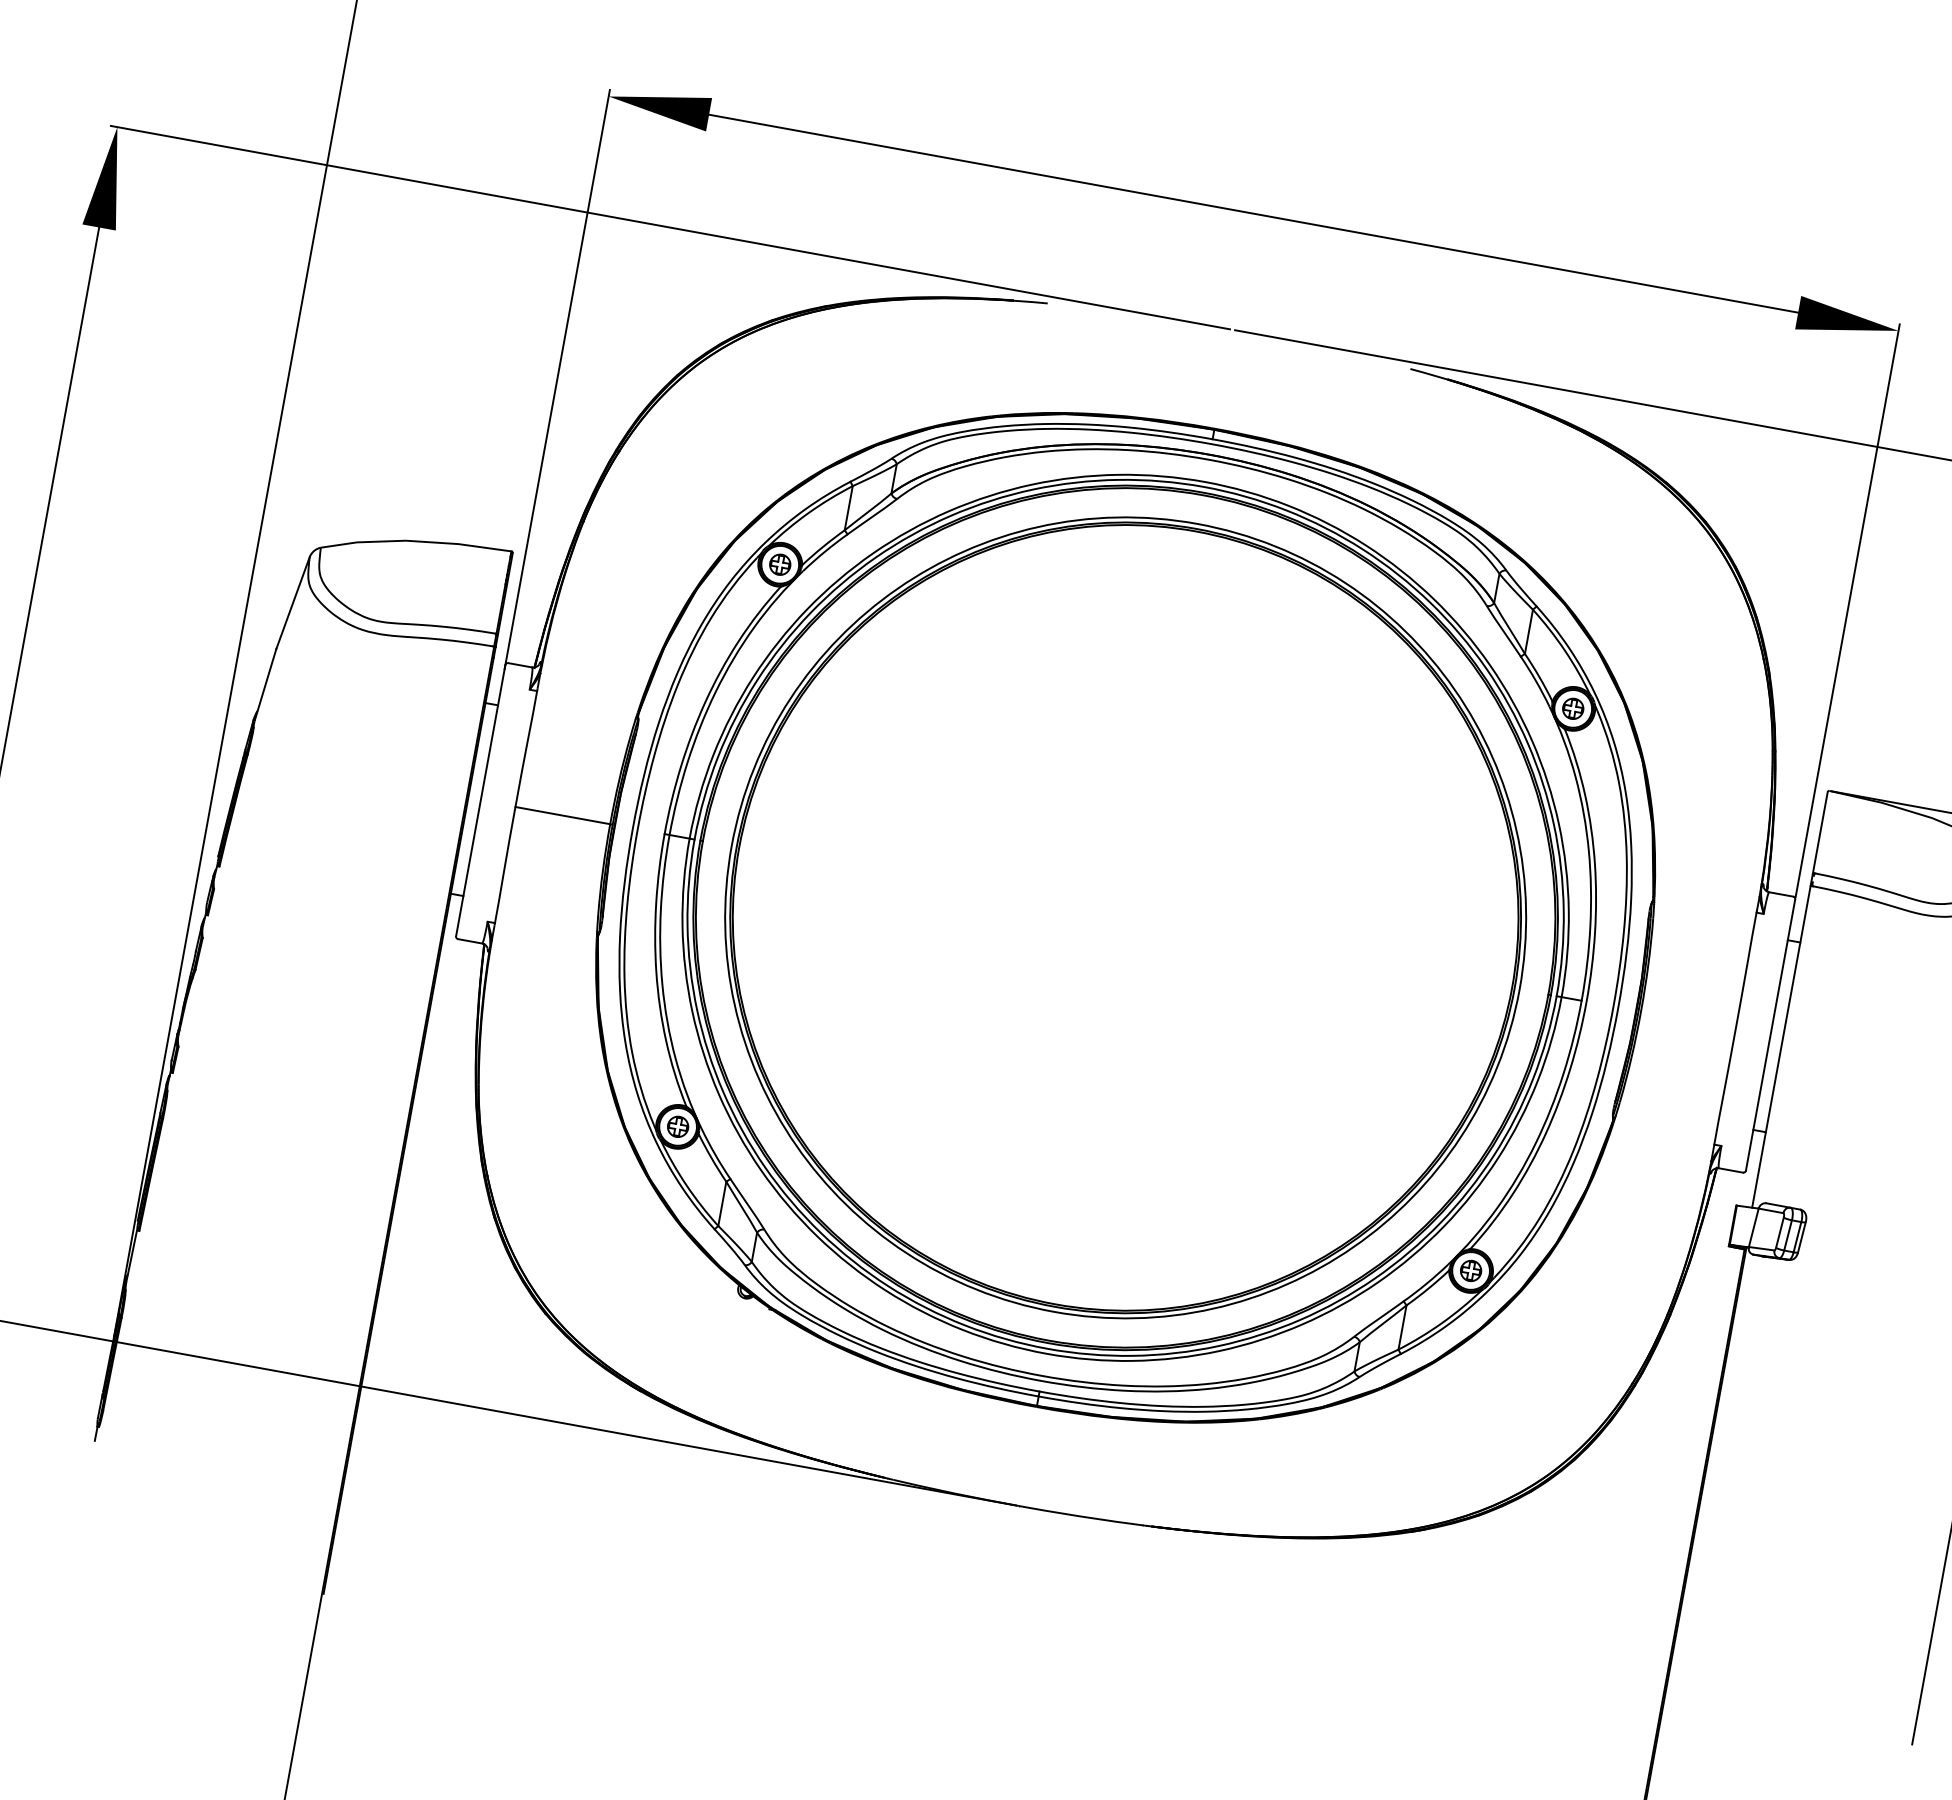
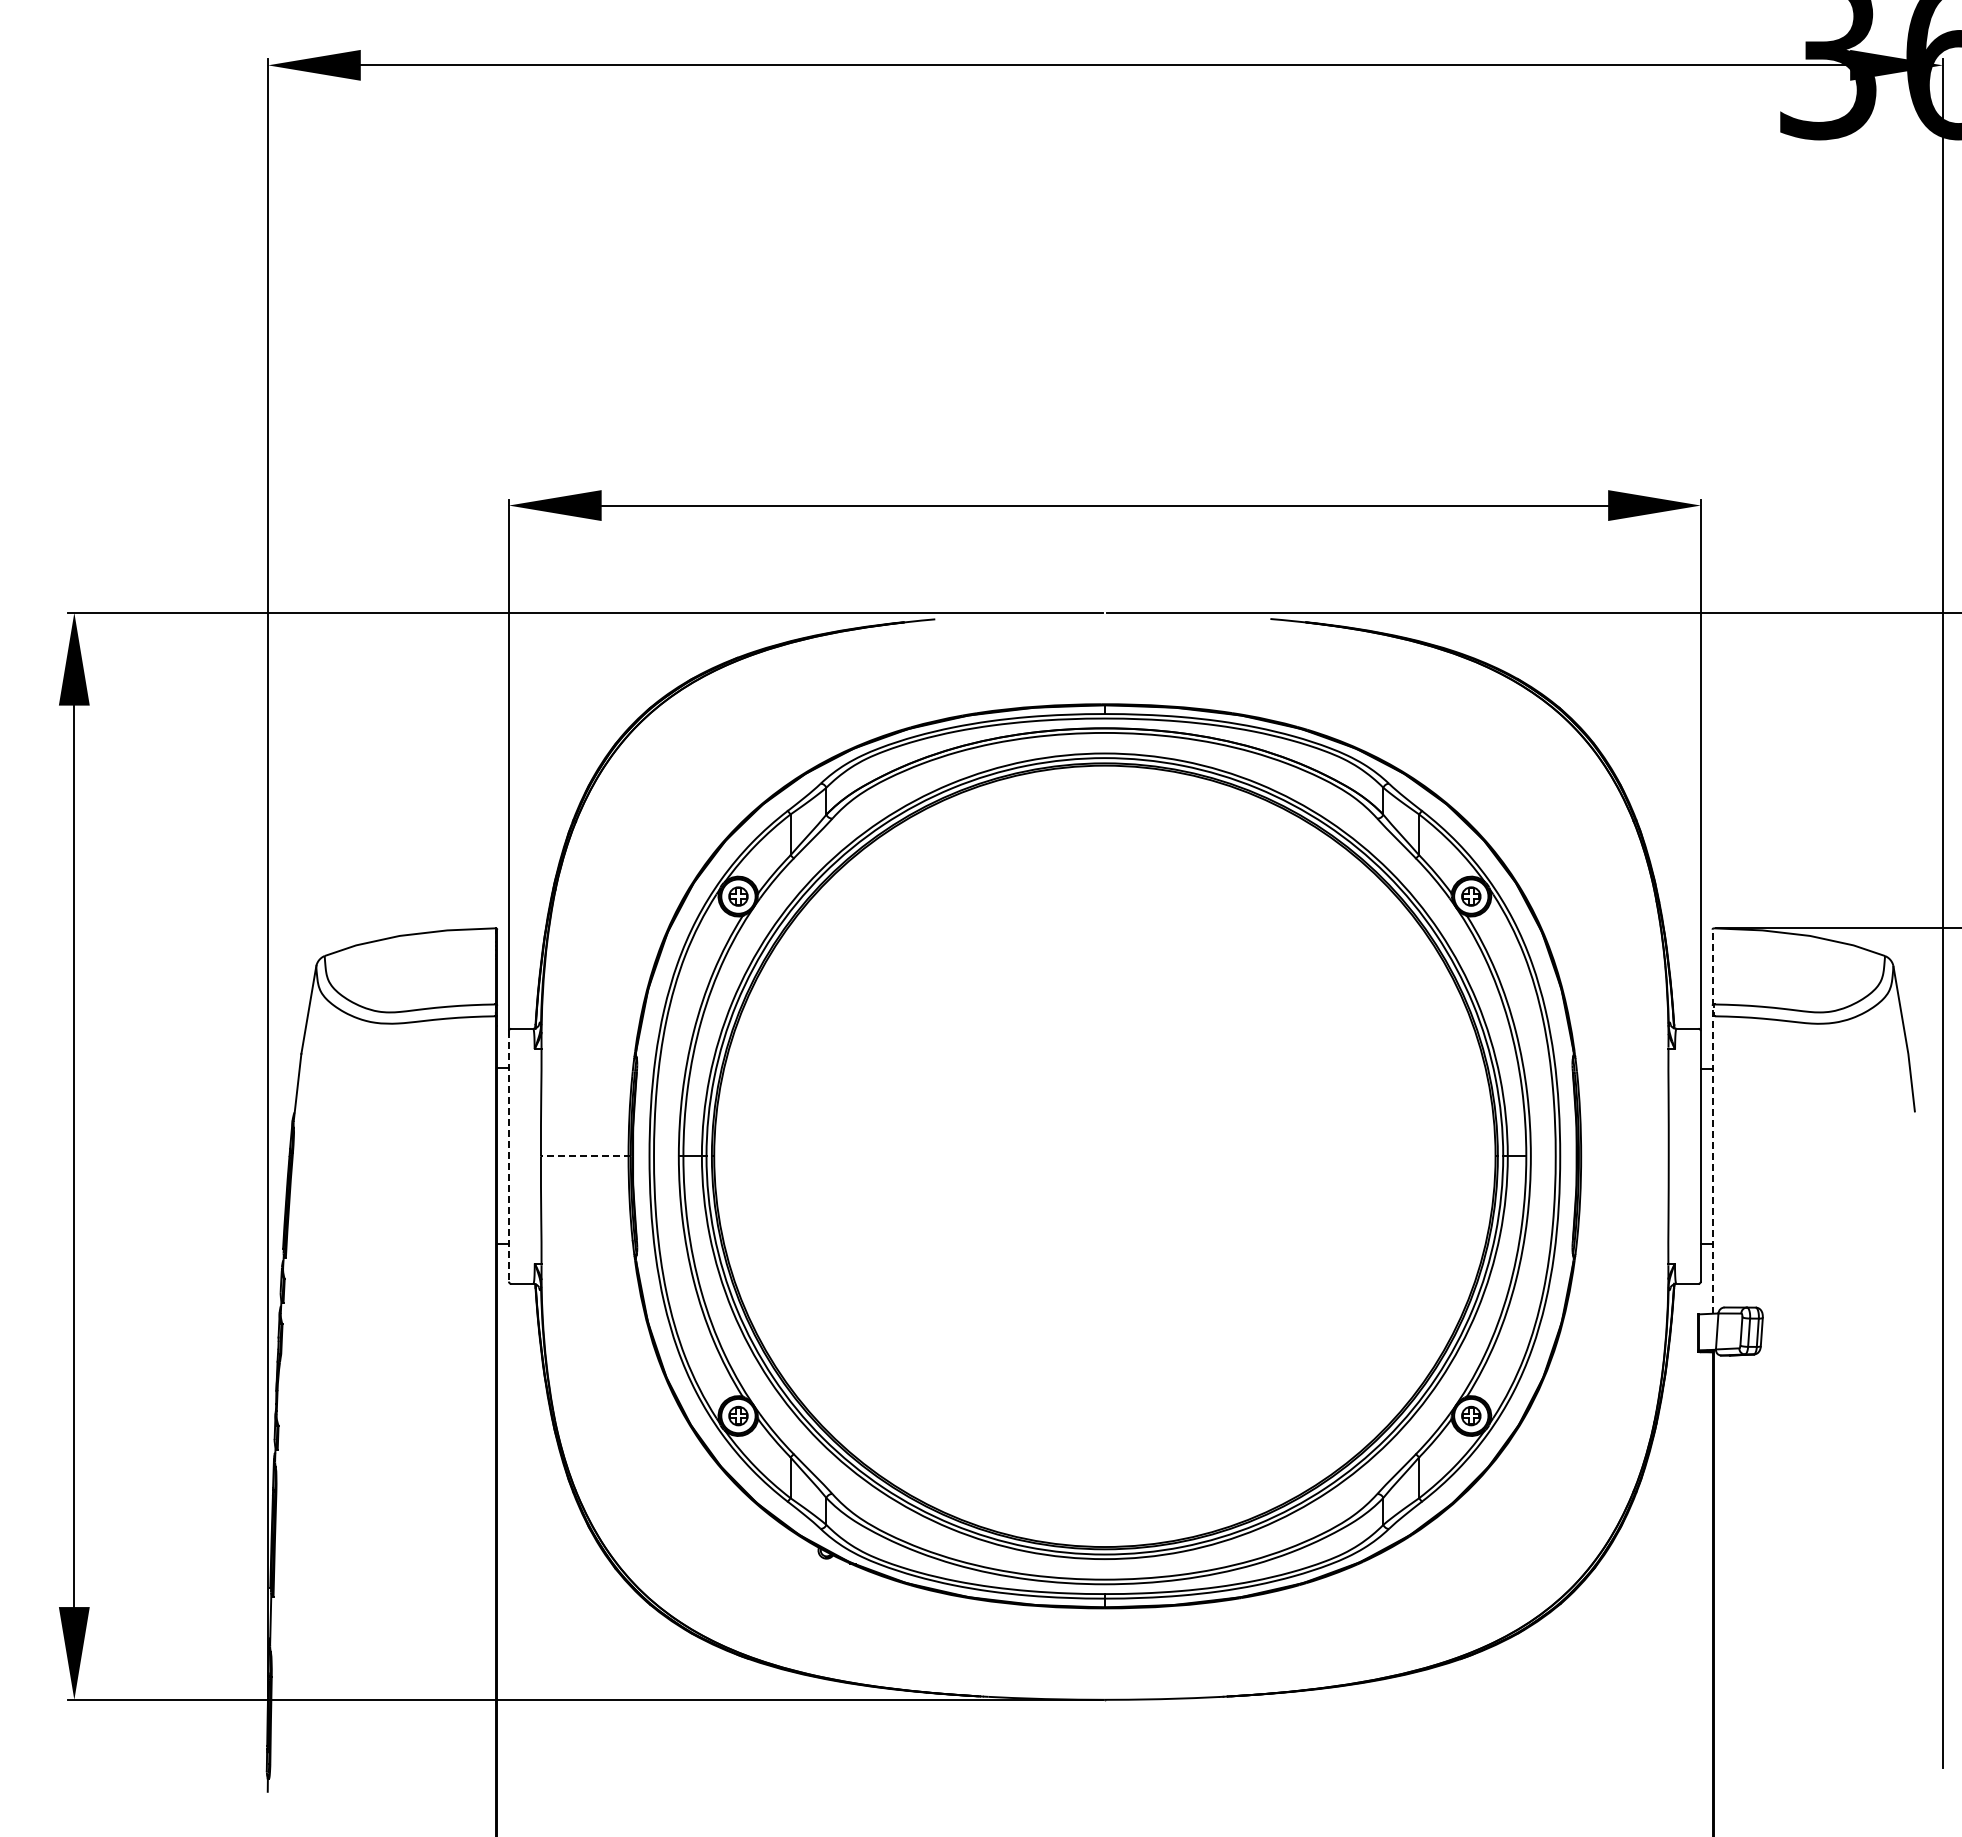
line: (480, 800) -> (508, 1156), solid -> dashed
line: (563, 815) -> (585, 1156), solid -> dashed
part: (1125, 917) -> (1104, 1156), removed
line: (1789, 999) -> (1712, 1121), solid -> dashed

